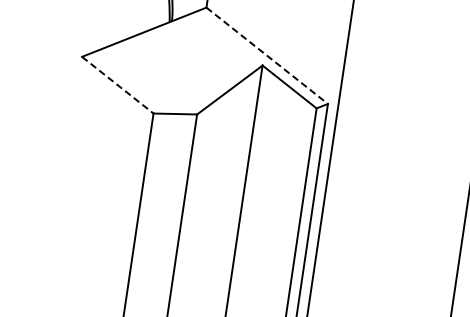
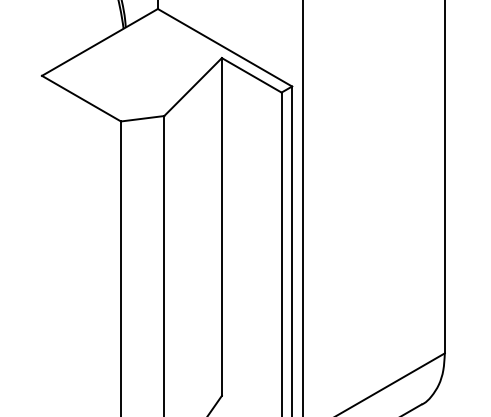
line: (267, 55) -> (225, 47), dashed -> solid
line: (117, 85) -> (81, 98), dashed -> solid

